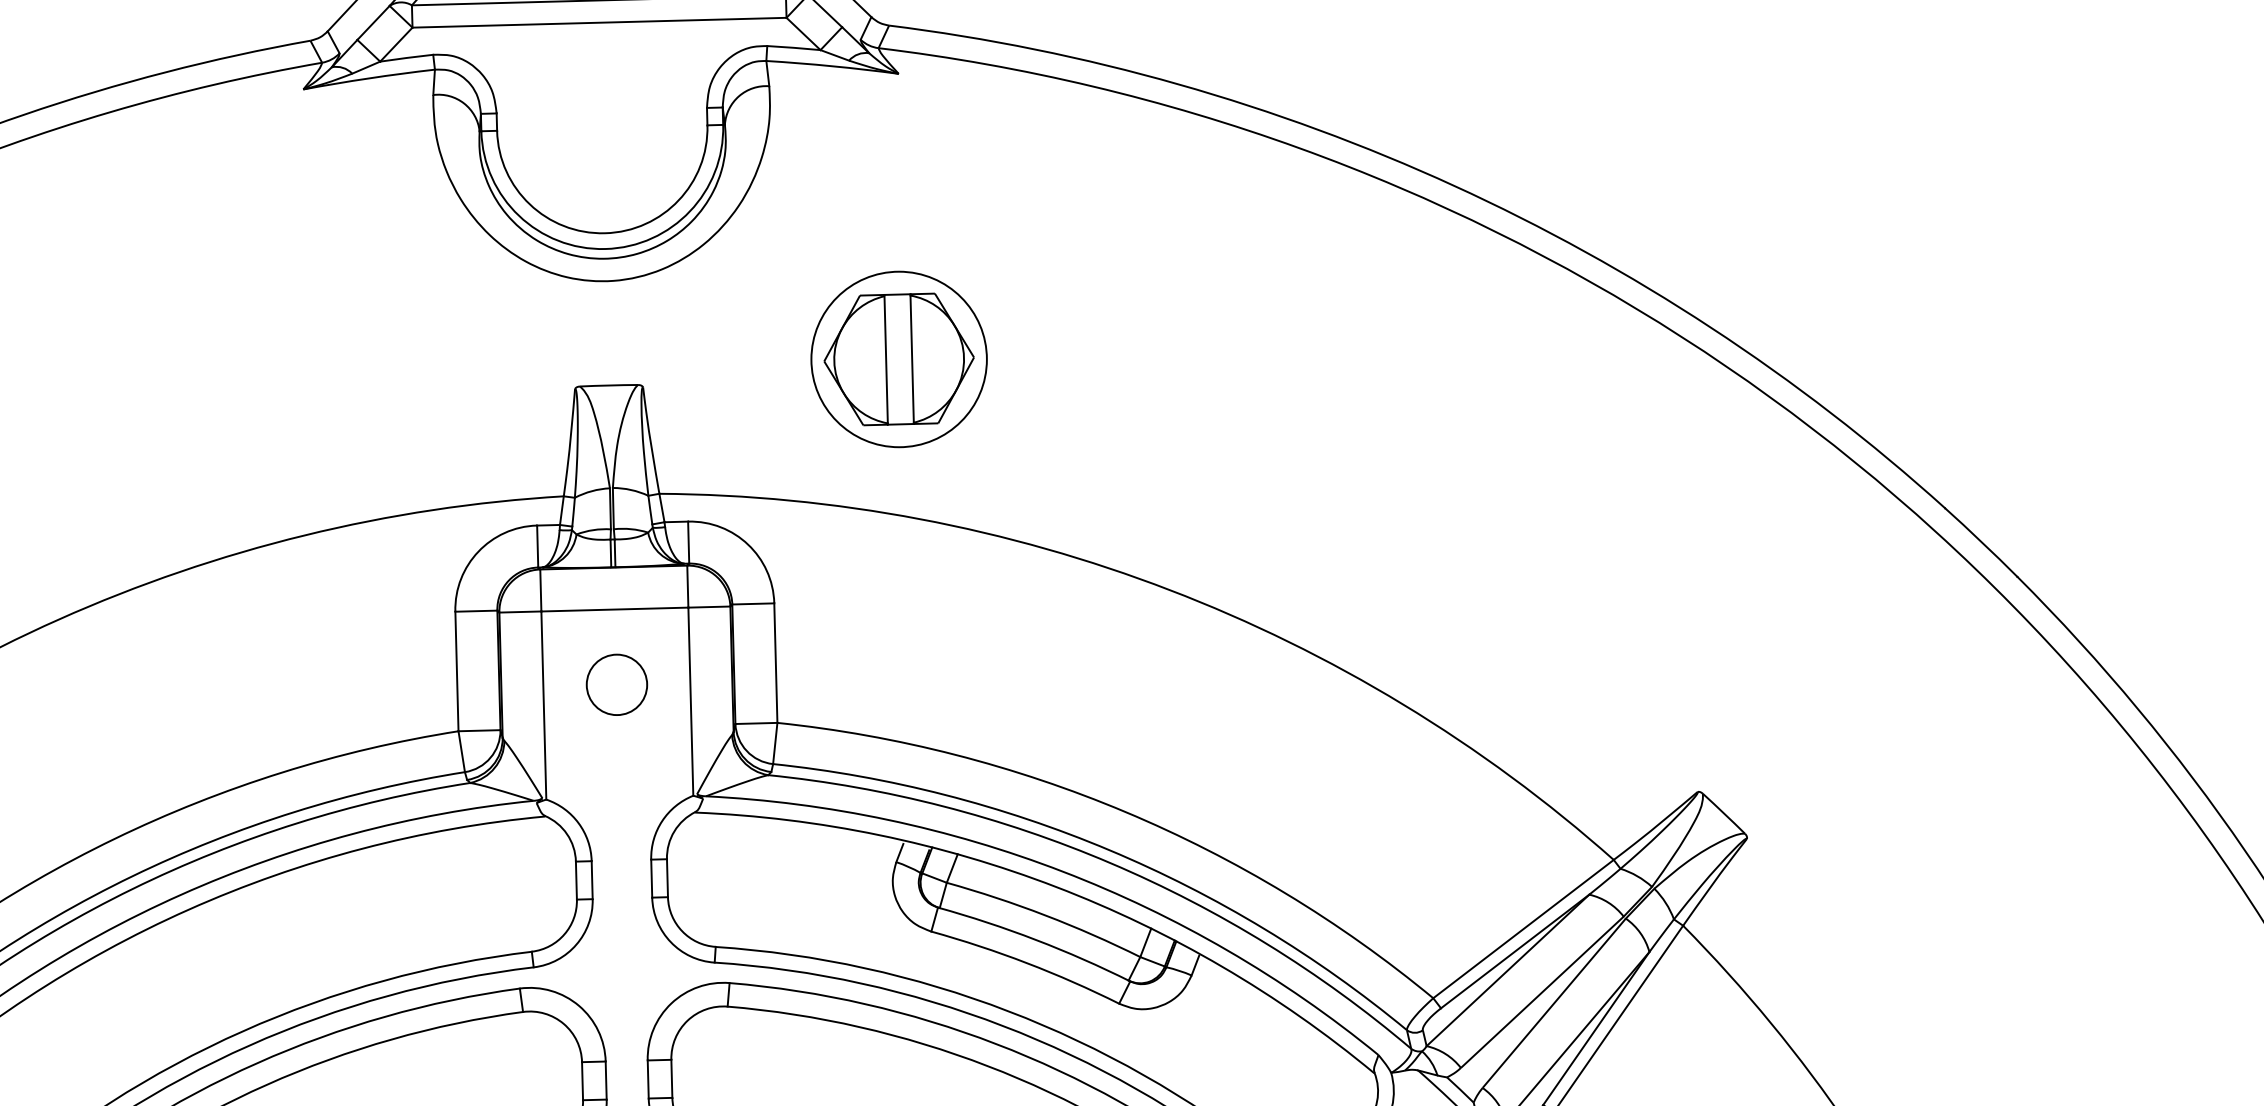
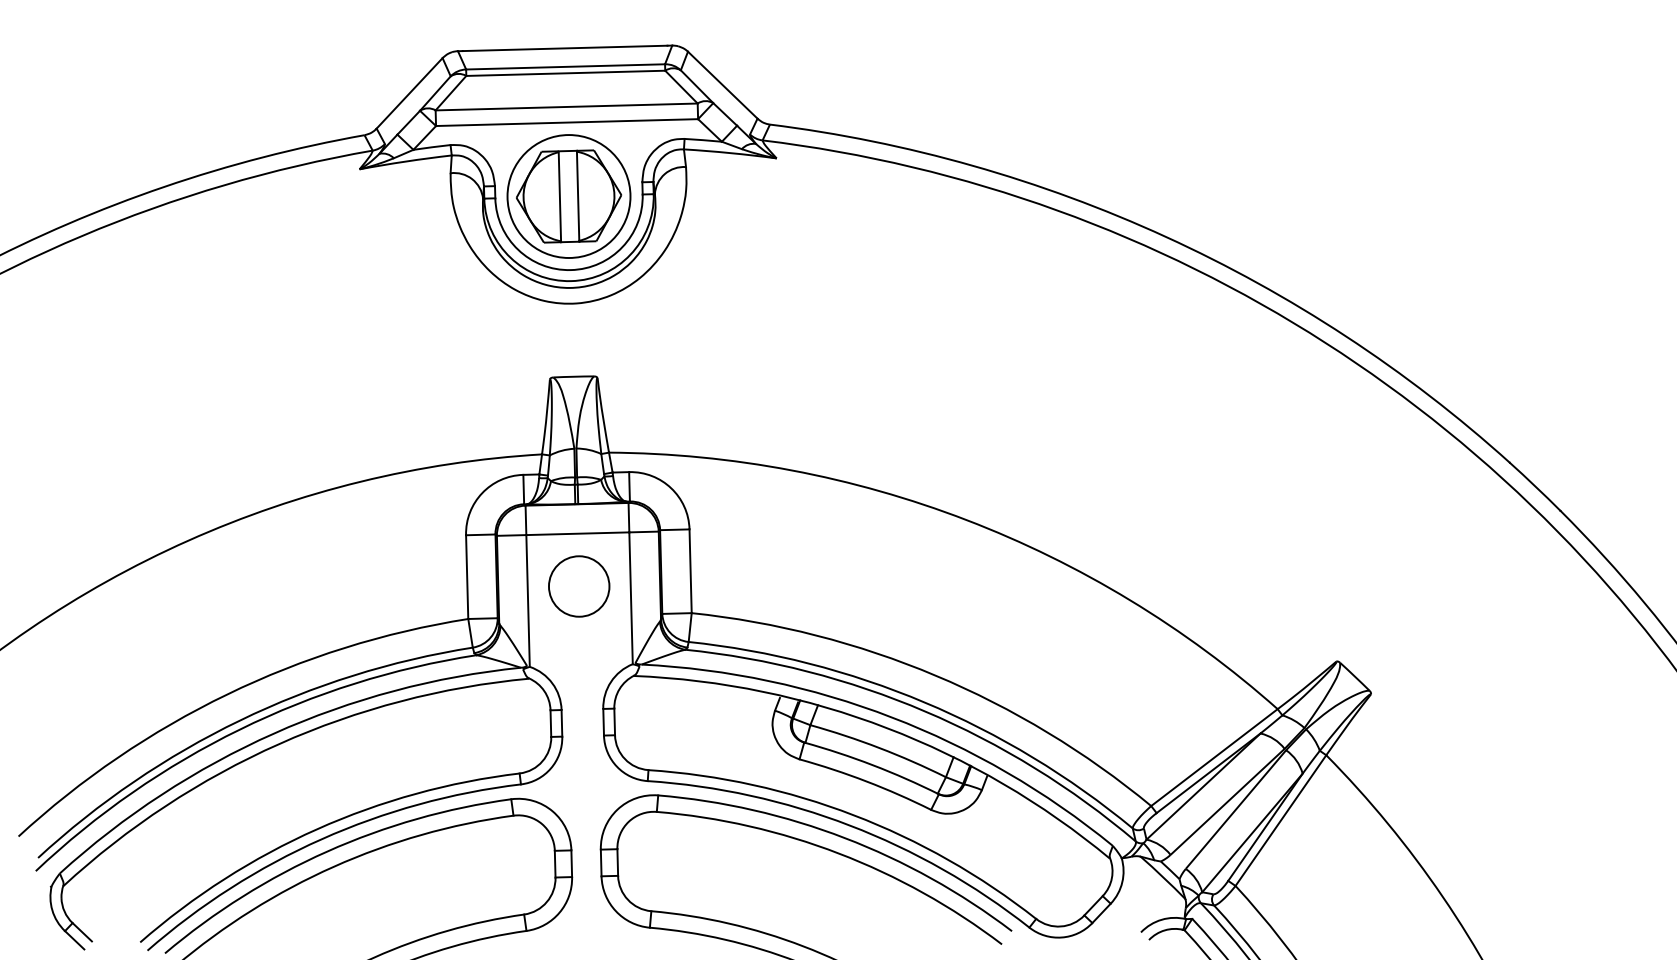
part: (898, 359) -> (568, 196), moved
circle: (617, 684) -> (579, 586), size x1.43

